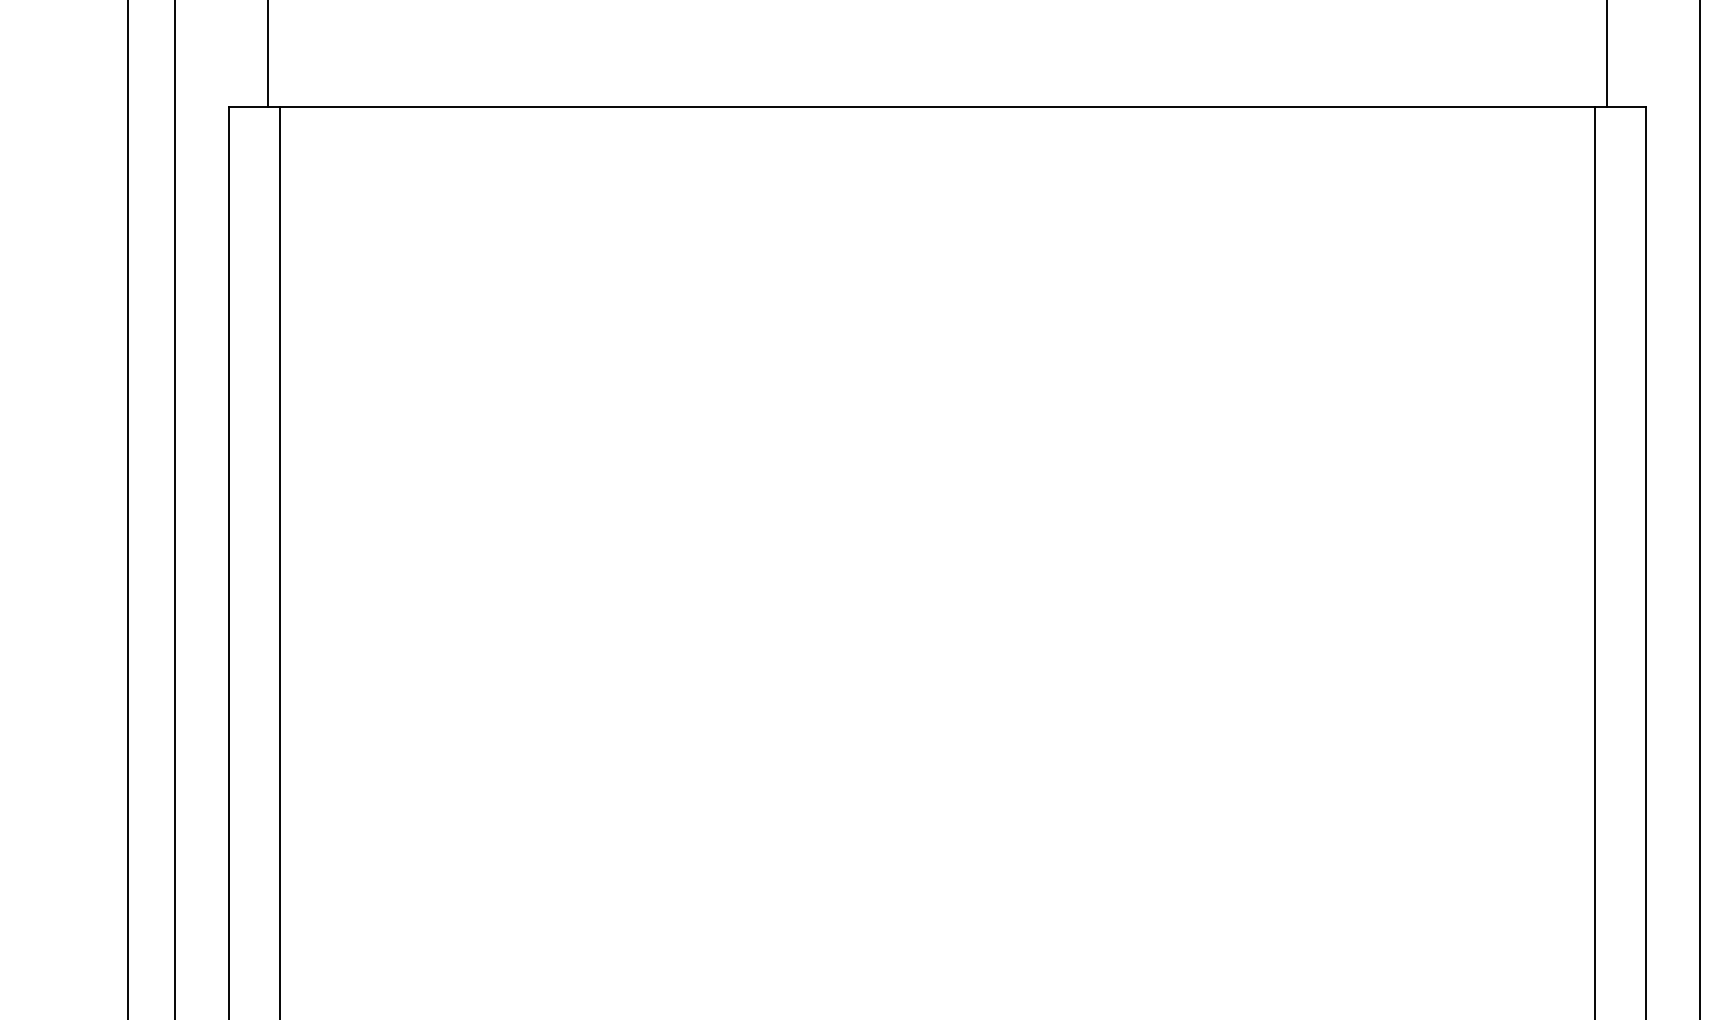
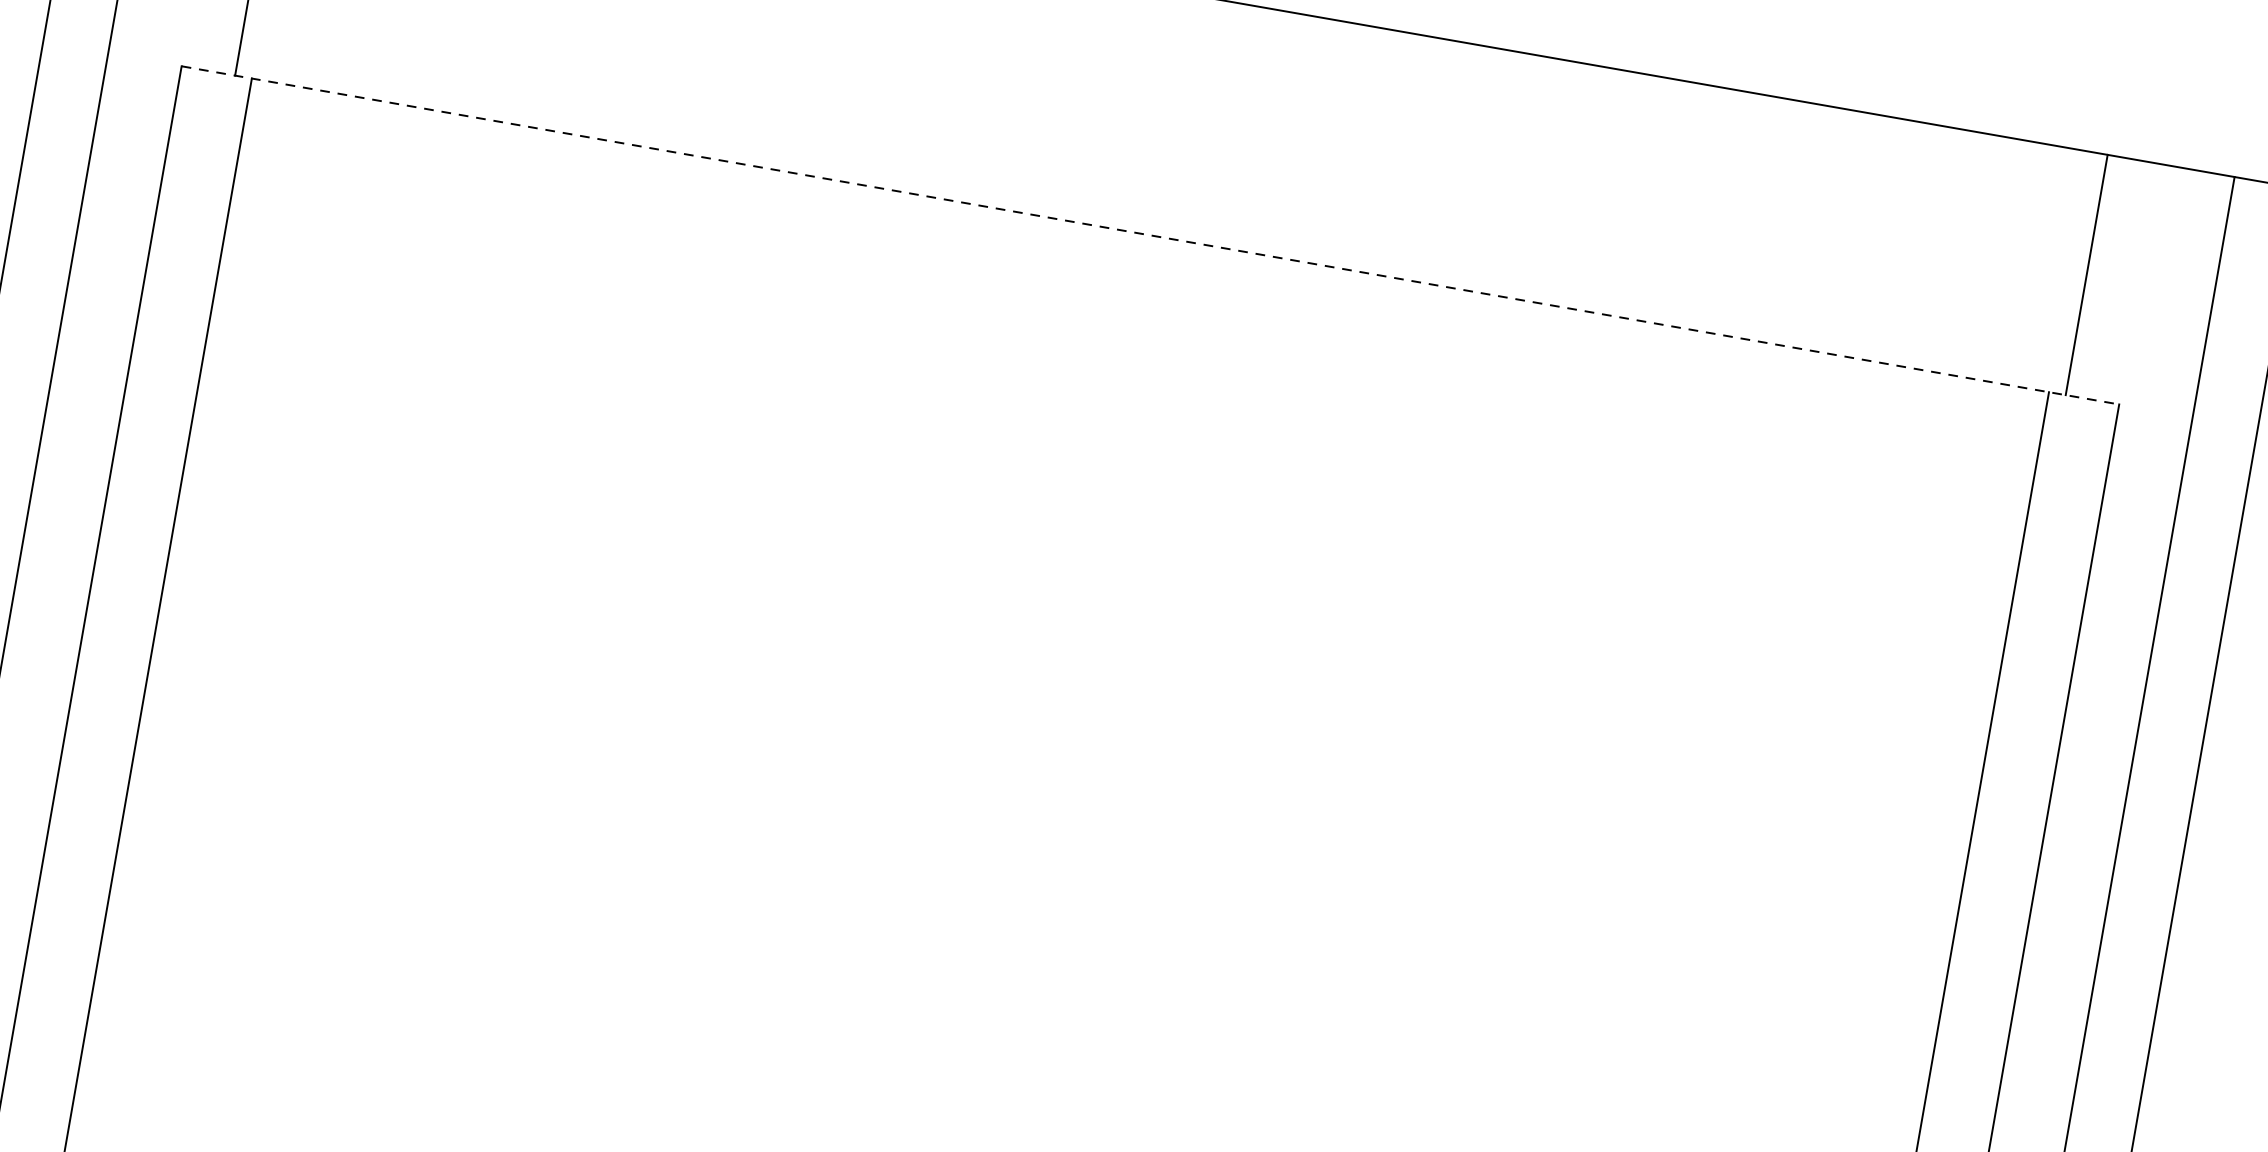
line: (937, 107) -> (1150, 235), solid -> dashed

